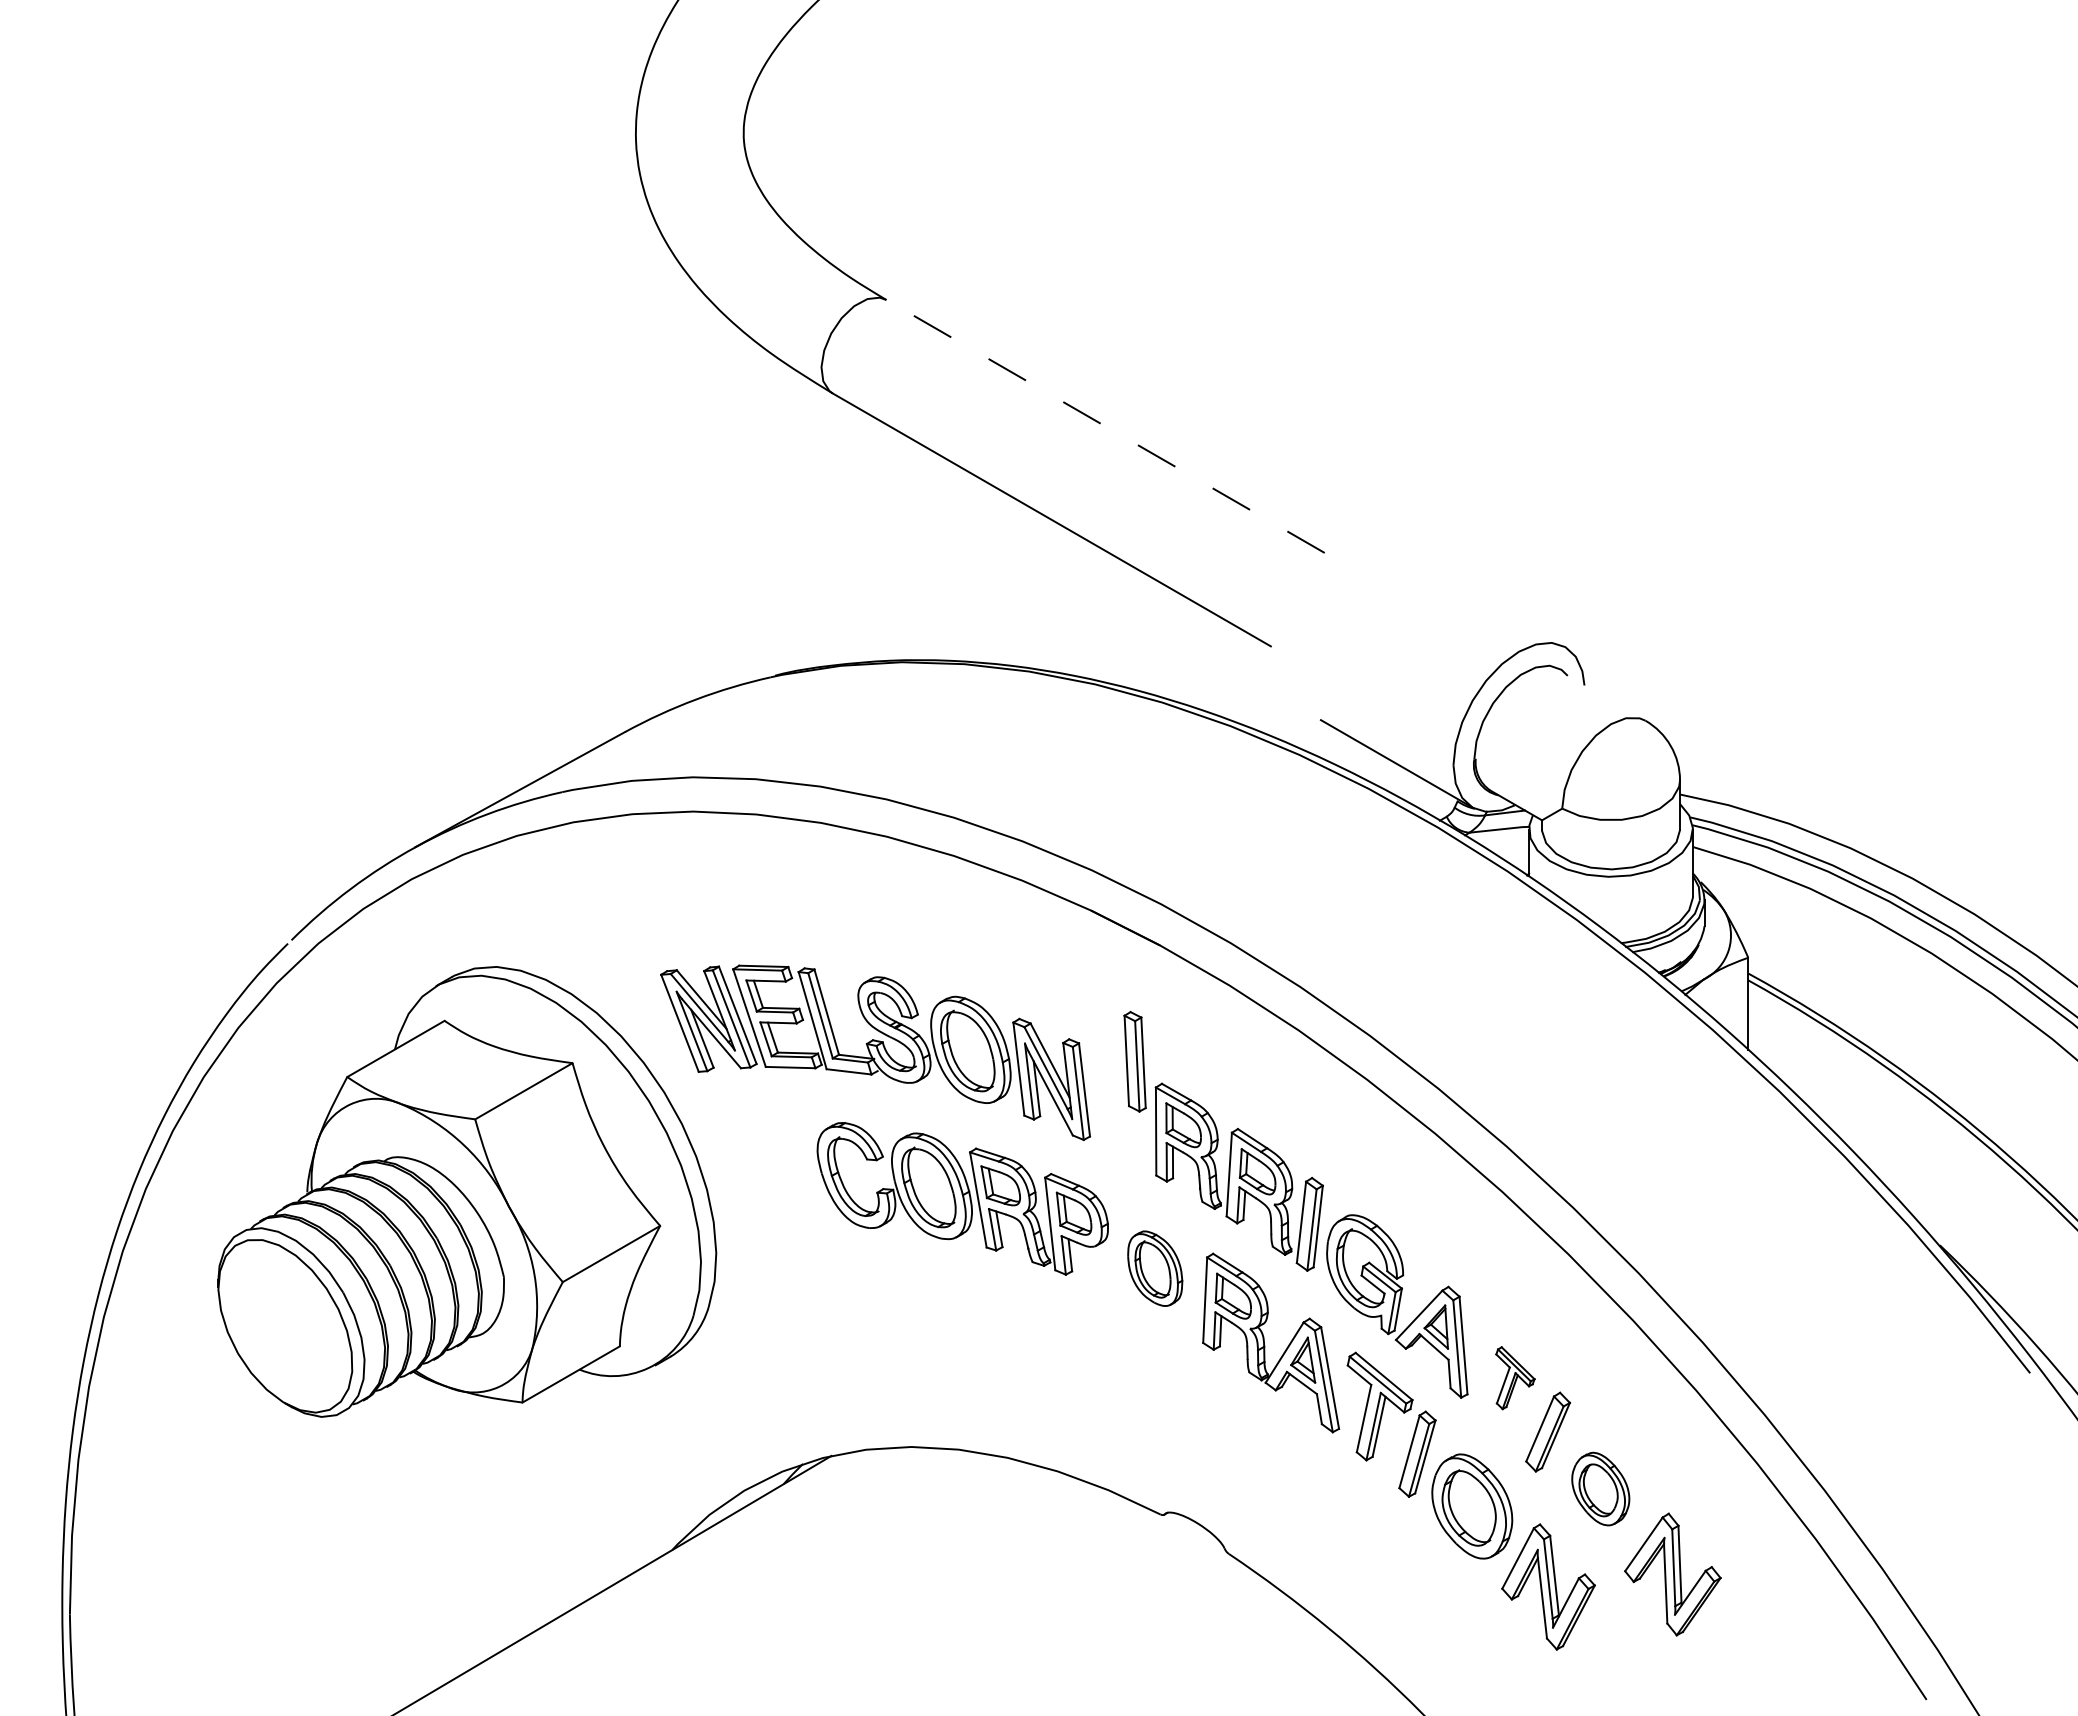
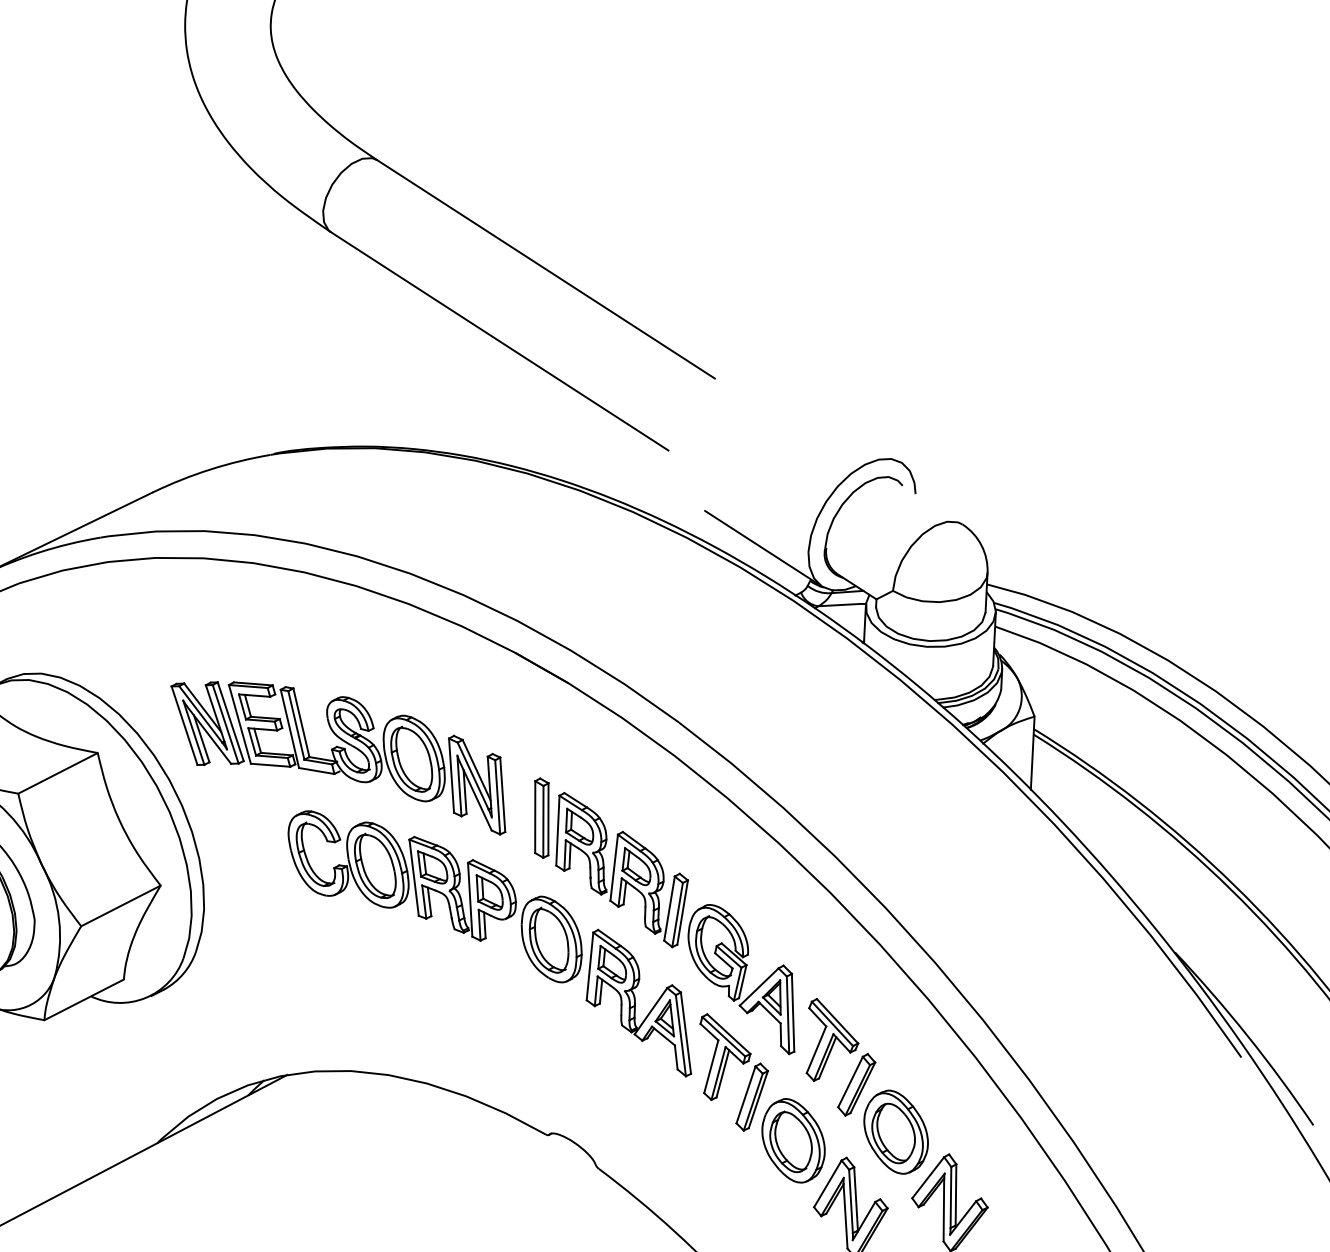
line: (1105, 426) -> (546, 269), dashed -> solid
part: (1134, 1061) -> (541, 817), moved
part: (1154, 1268) -> (551, 939), size x1.43
part: (1515, 1377) -> (833, 1040), size x1.67
part: (1600, 1488) -> (896, 1131), size x1.43

